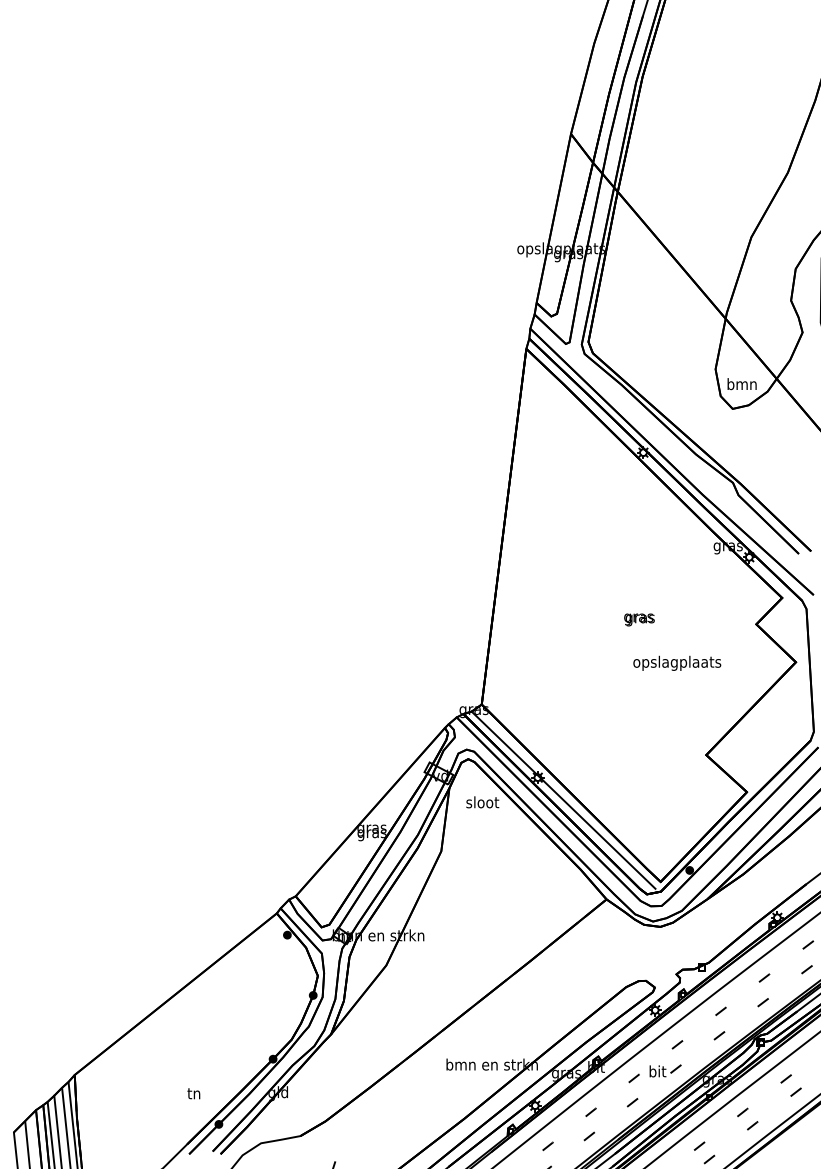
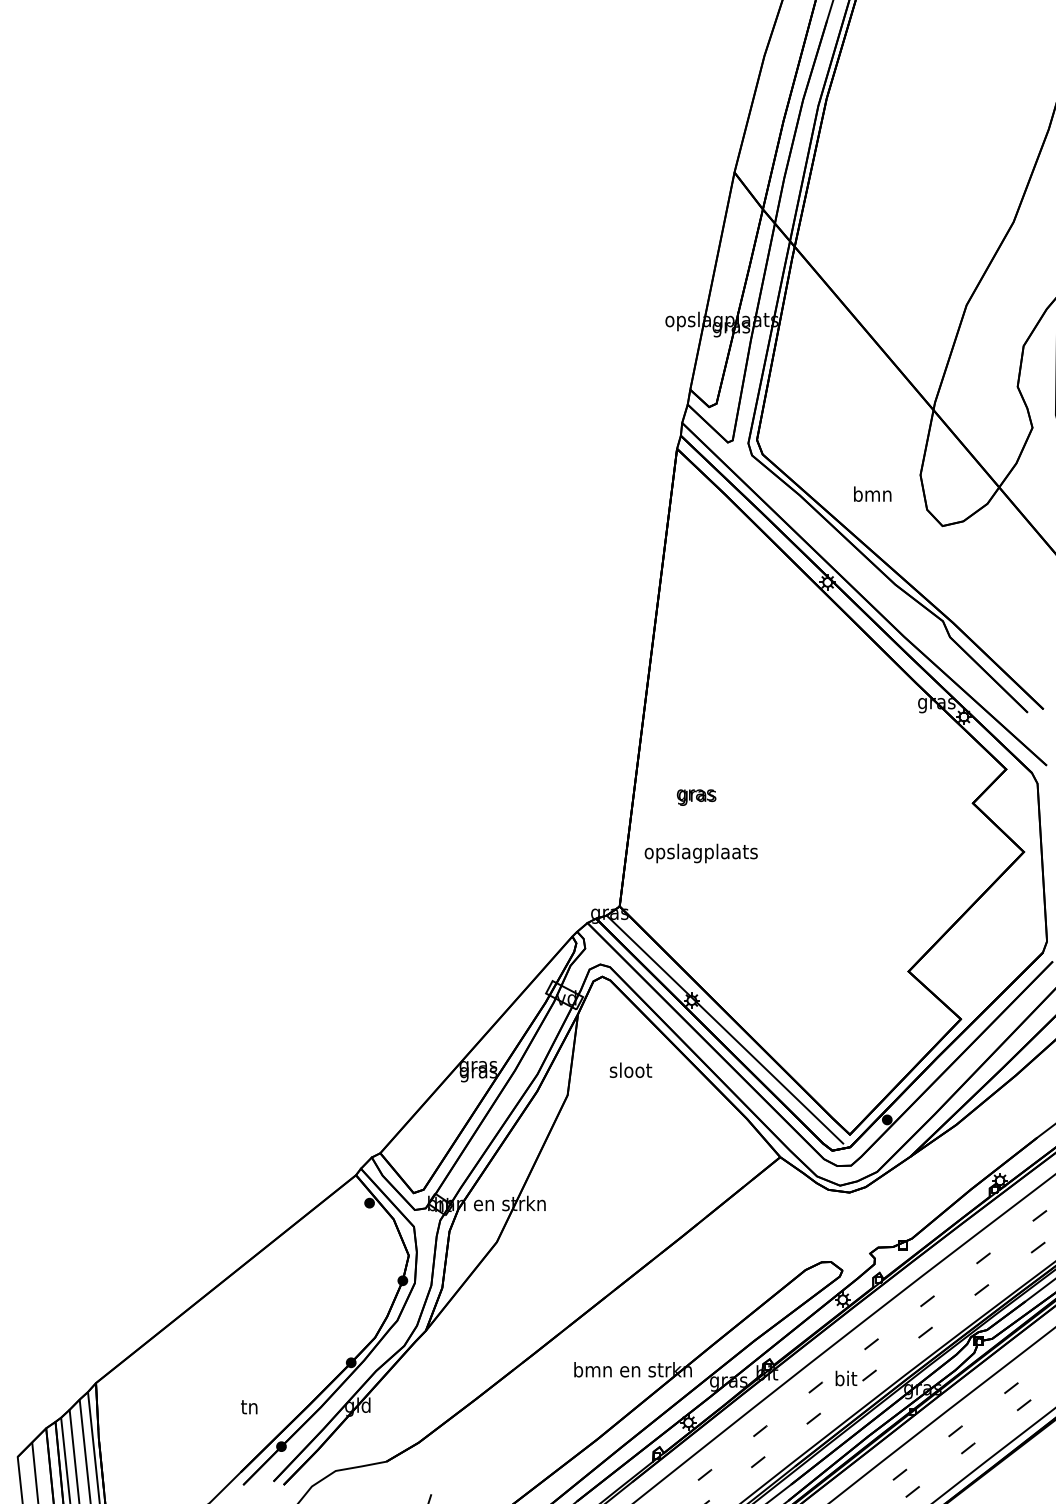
text: (741, 383) -> (872, 493), moved
text: (639, 619) -> (696, 797), moved
text: (676, 663) -> (700, 853), moved
text: (482, 801) -> (630, 1069), moved

